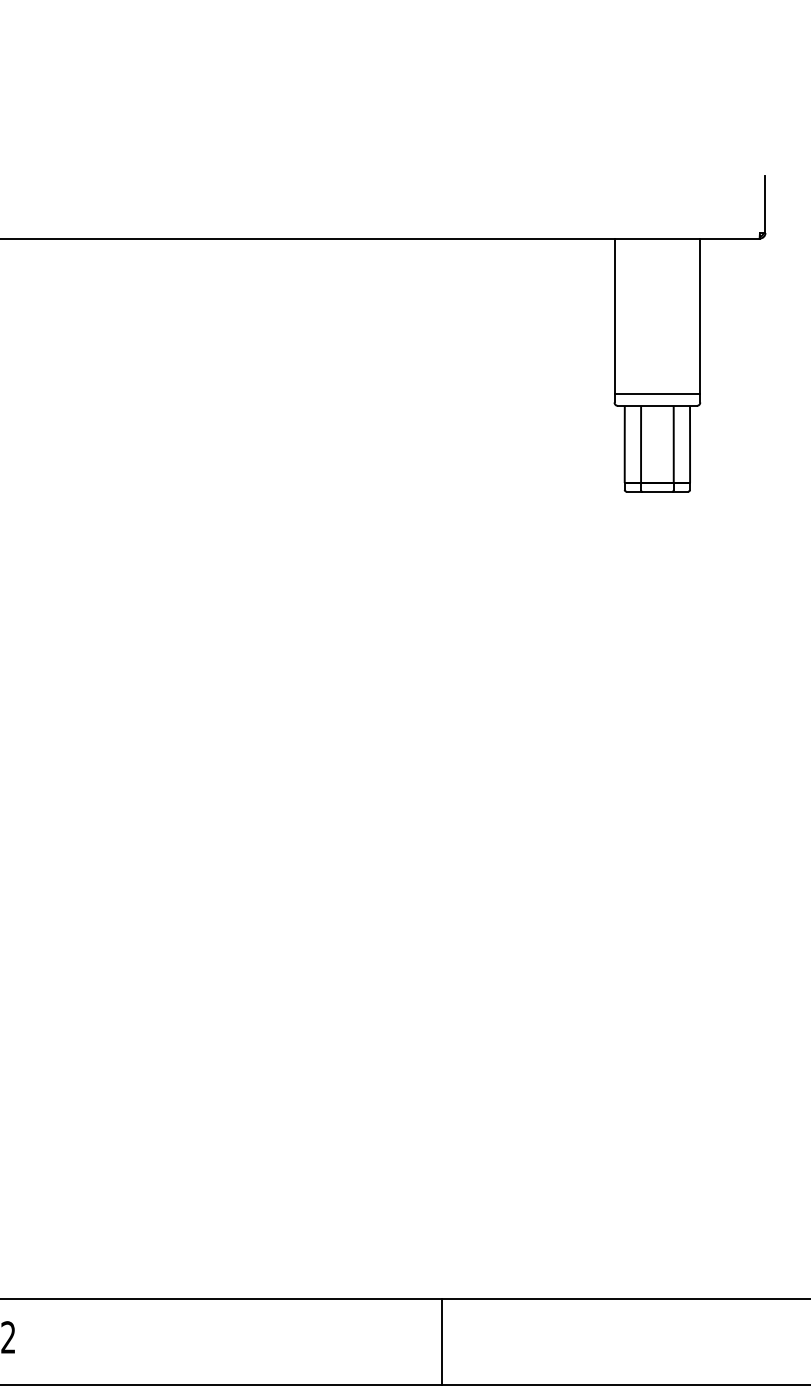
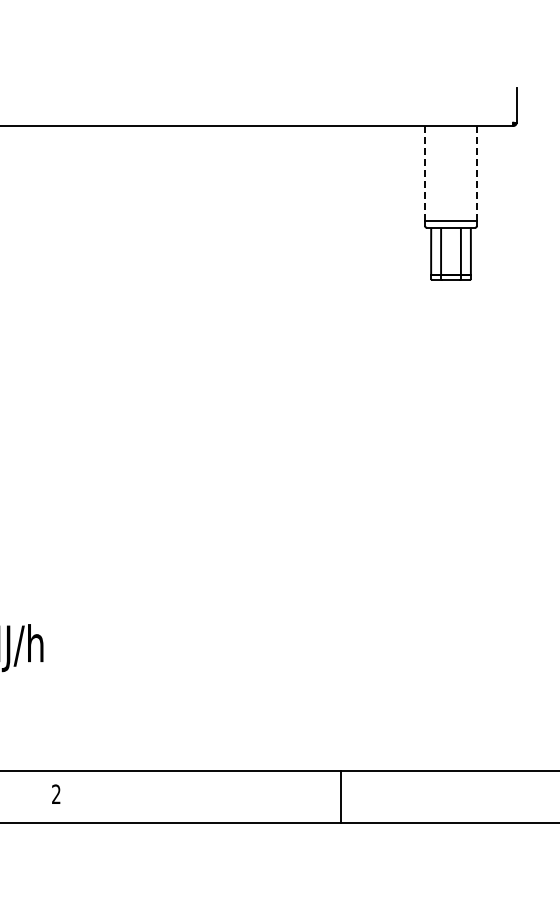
line: (700, 314) -> (477, 172), solid -> dashed
line: (613, 316) -> (424, 173), solid -> dashed
line: (442, 1341) -> (341, 796), moved

